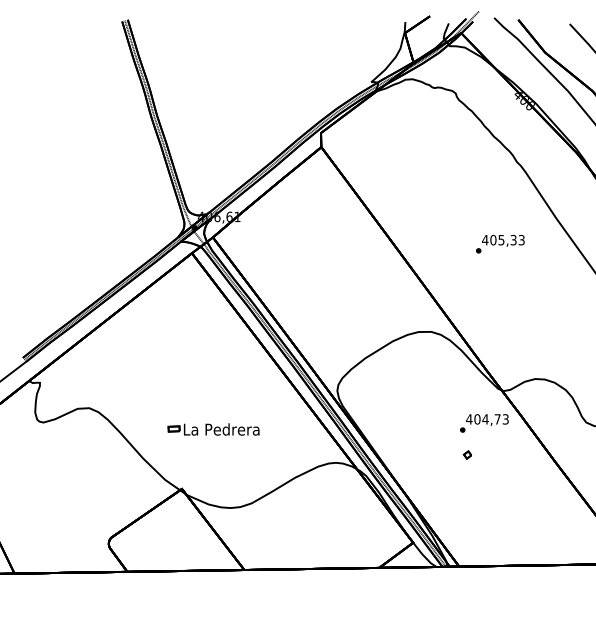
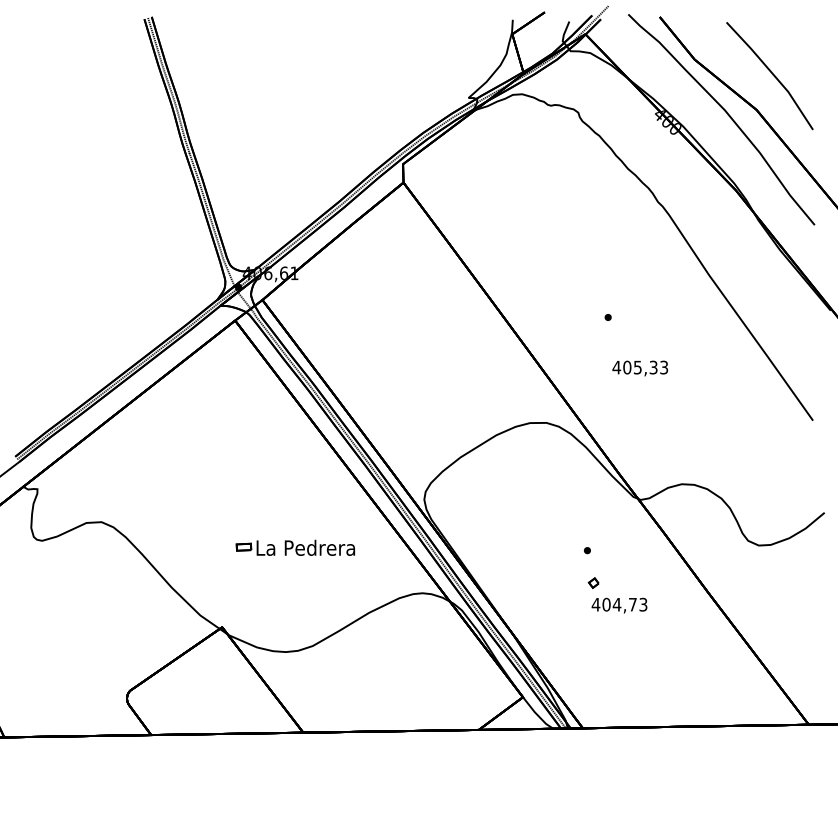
text: (503, 240) -> (640, 368), moved
text: (487, 419) -> (619, 605), moved
part: (212, 429) -> (294, 547), moved

